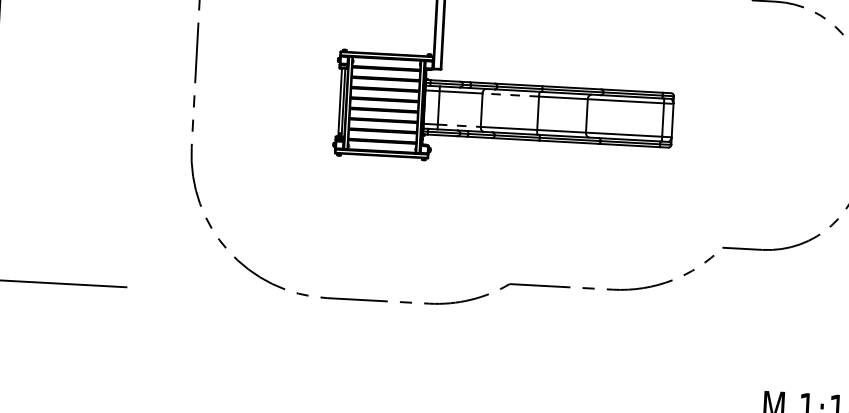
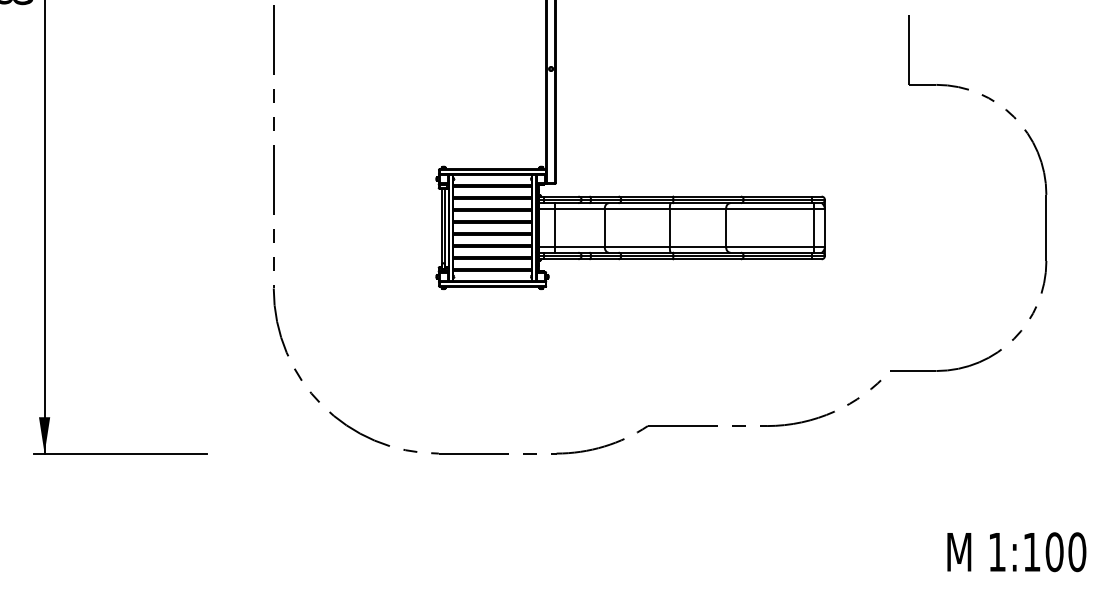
line: (510, 94) -> (637, 208), dashed -> solid
line: (459, 126) -> (580, 247), dashed -> solid

